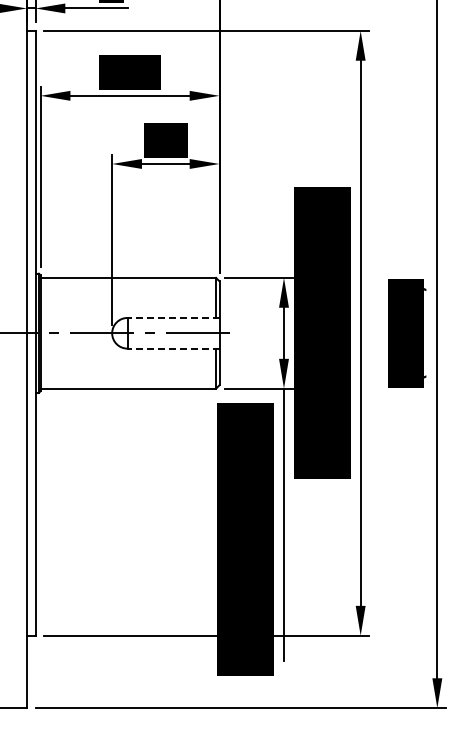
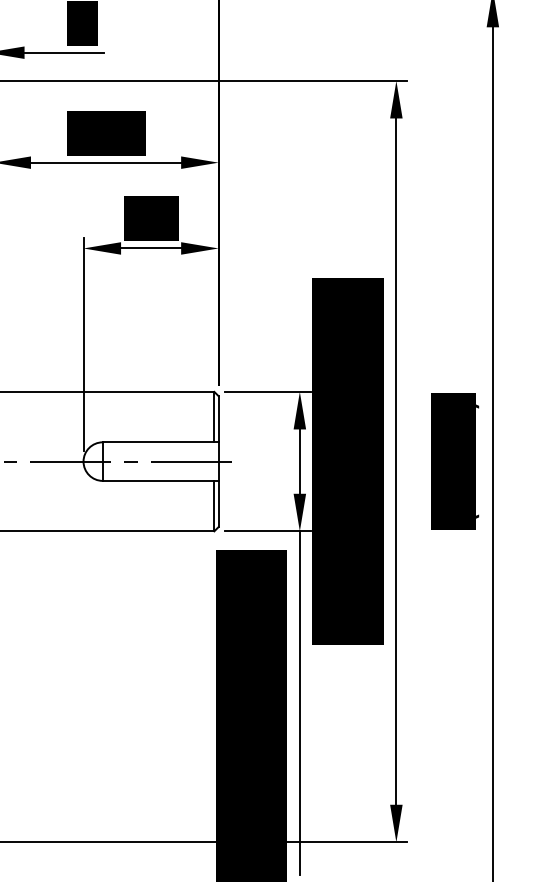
line: (173, 317) -> (160, 441), dashed -> solid
line: (173, 348) -> (160, 480), dashed -> solid

